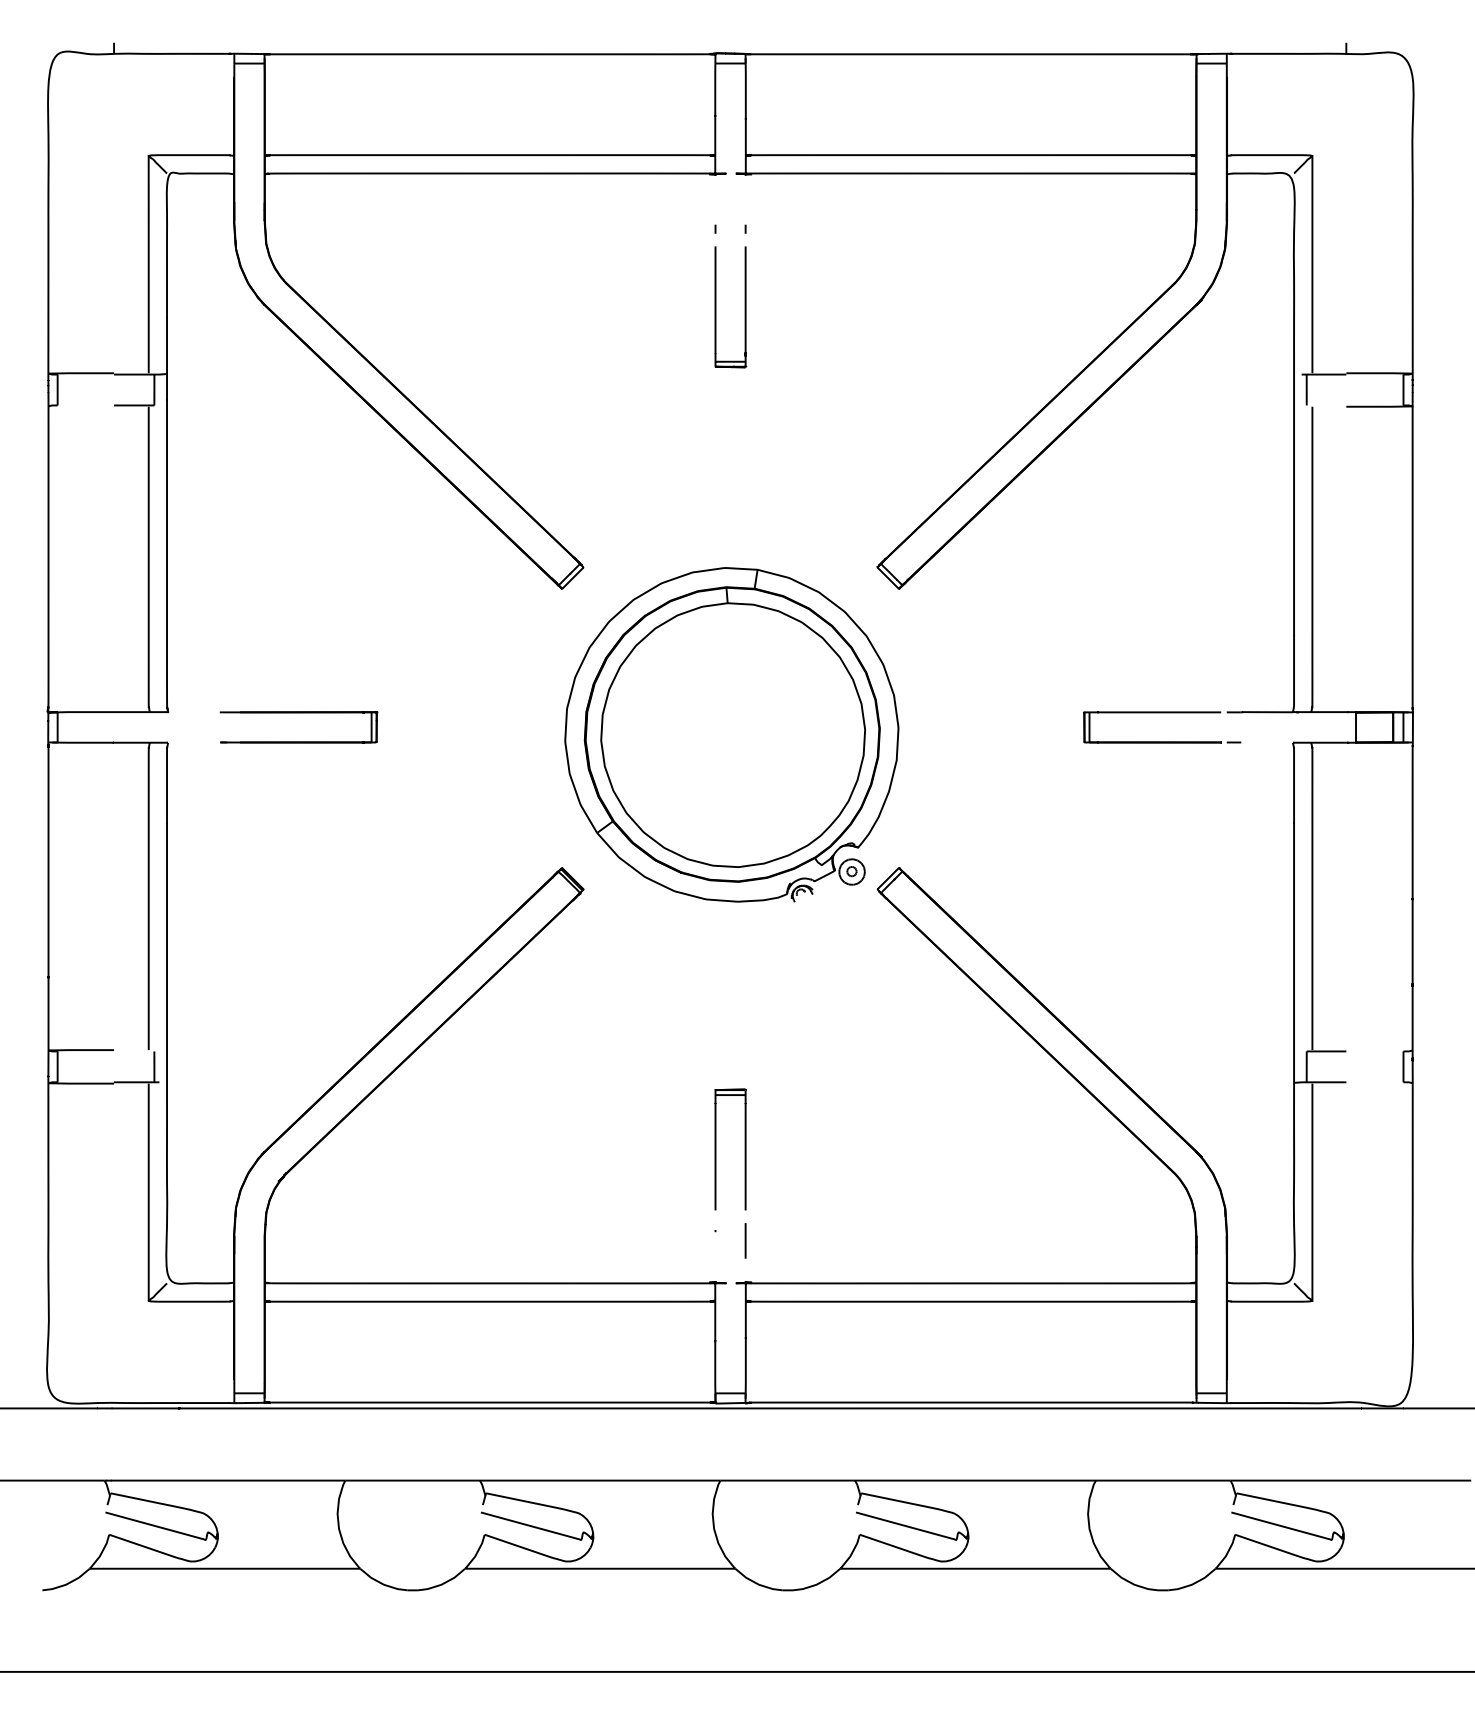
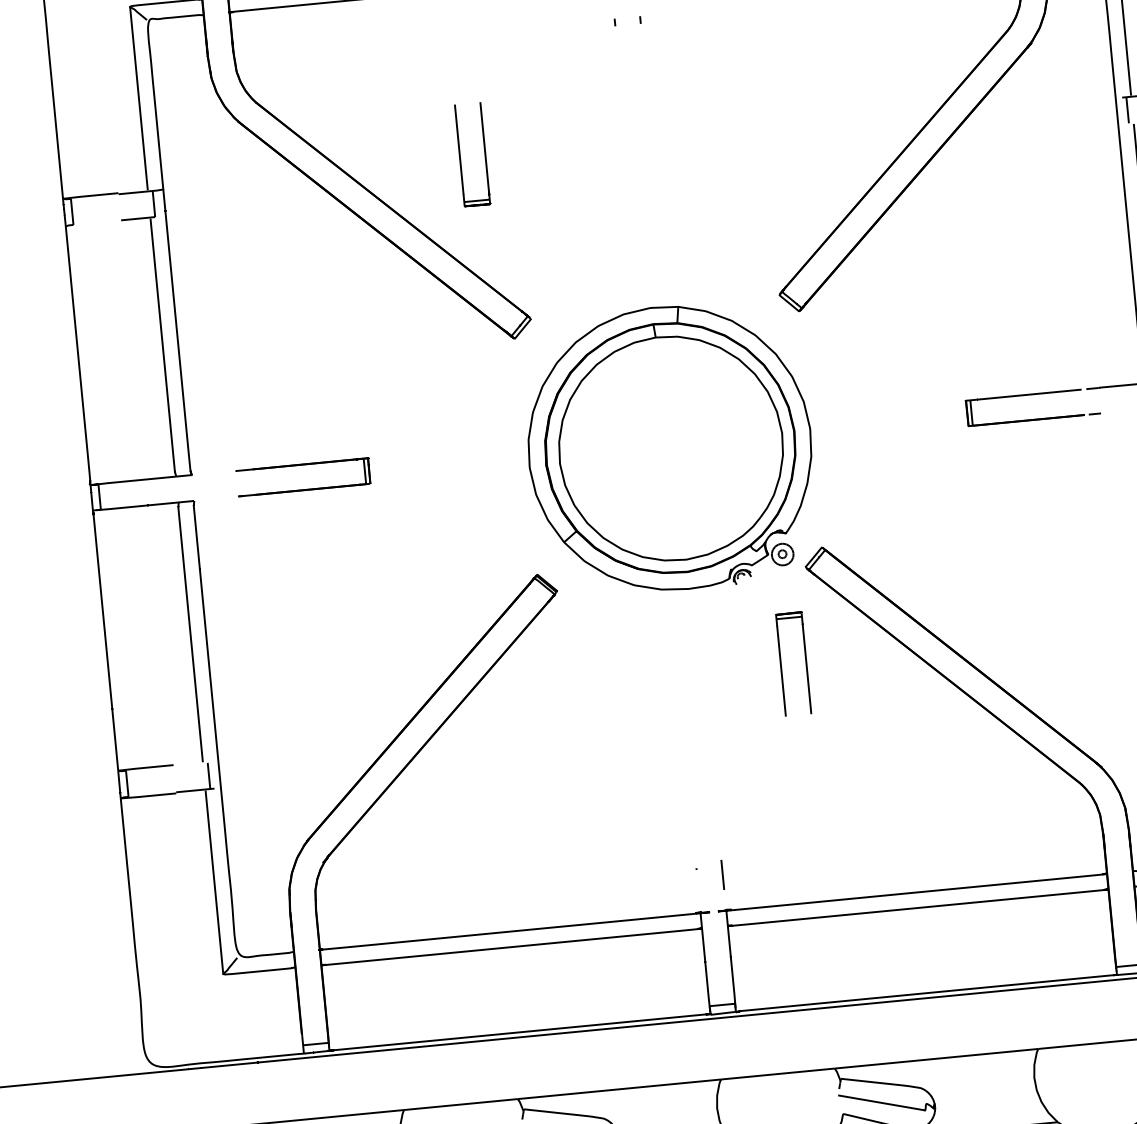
part: (716, 307) -> (460, 156), moved
part: (716, 1149) -> (781, 665), moved

